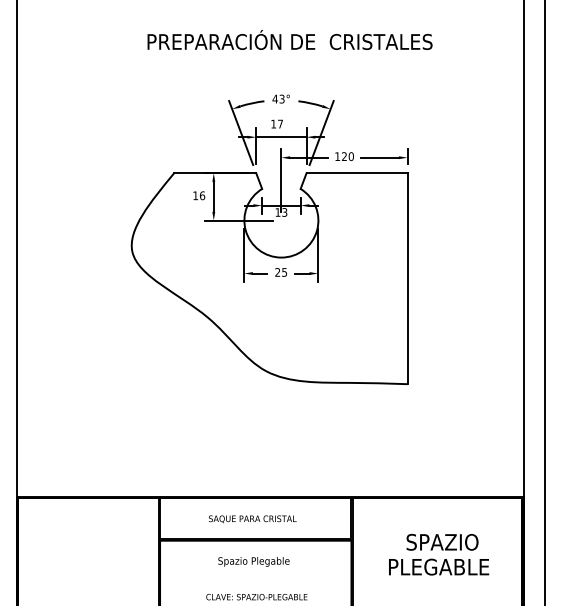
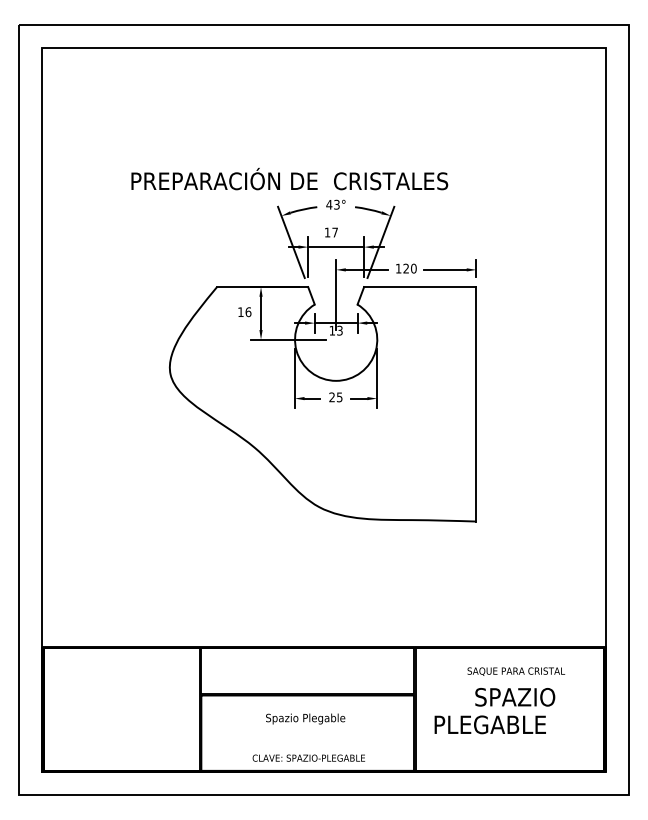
text: (289, 39) -> (289, 178), moved
text: (252, 519) -> (516, 671), moved
text: (438, 566) -> (489, 724), moved

